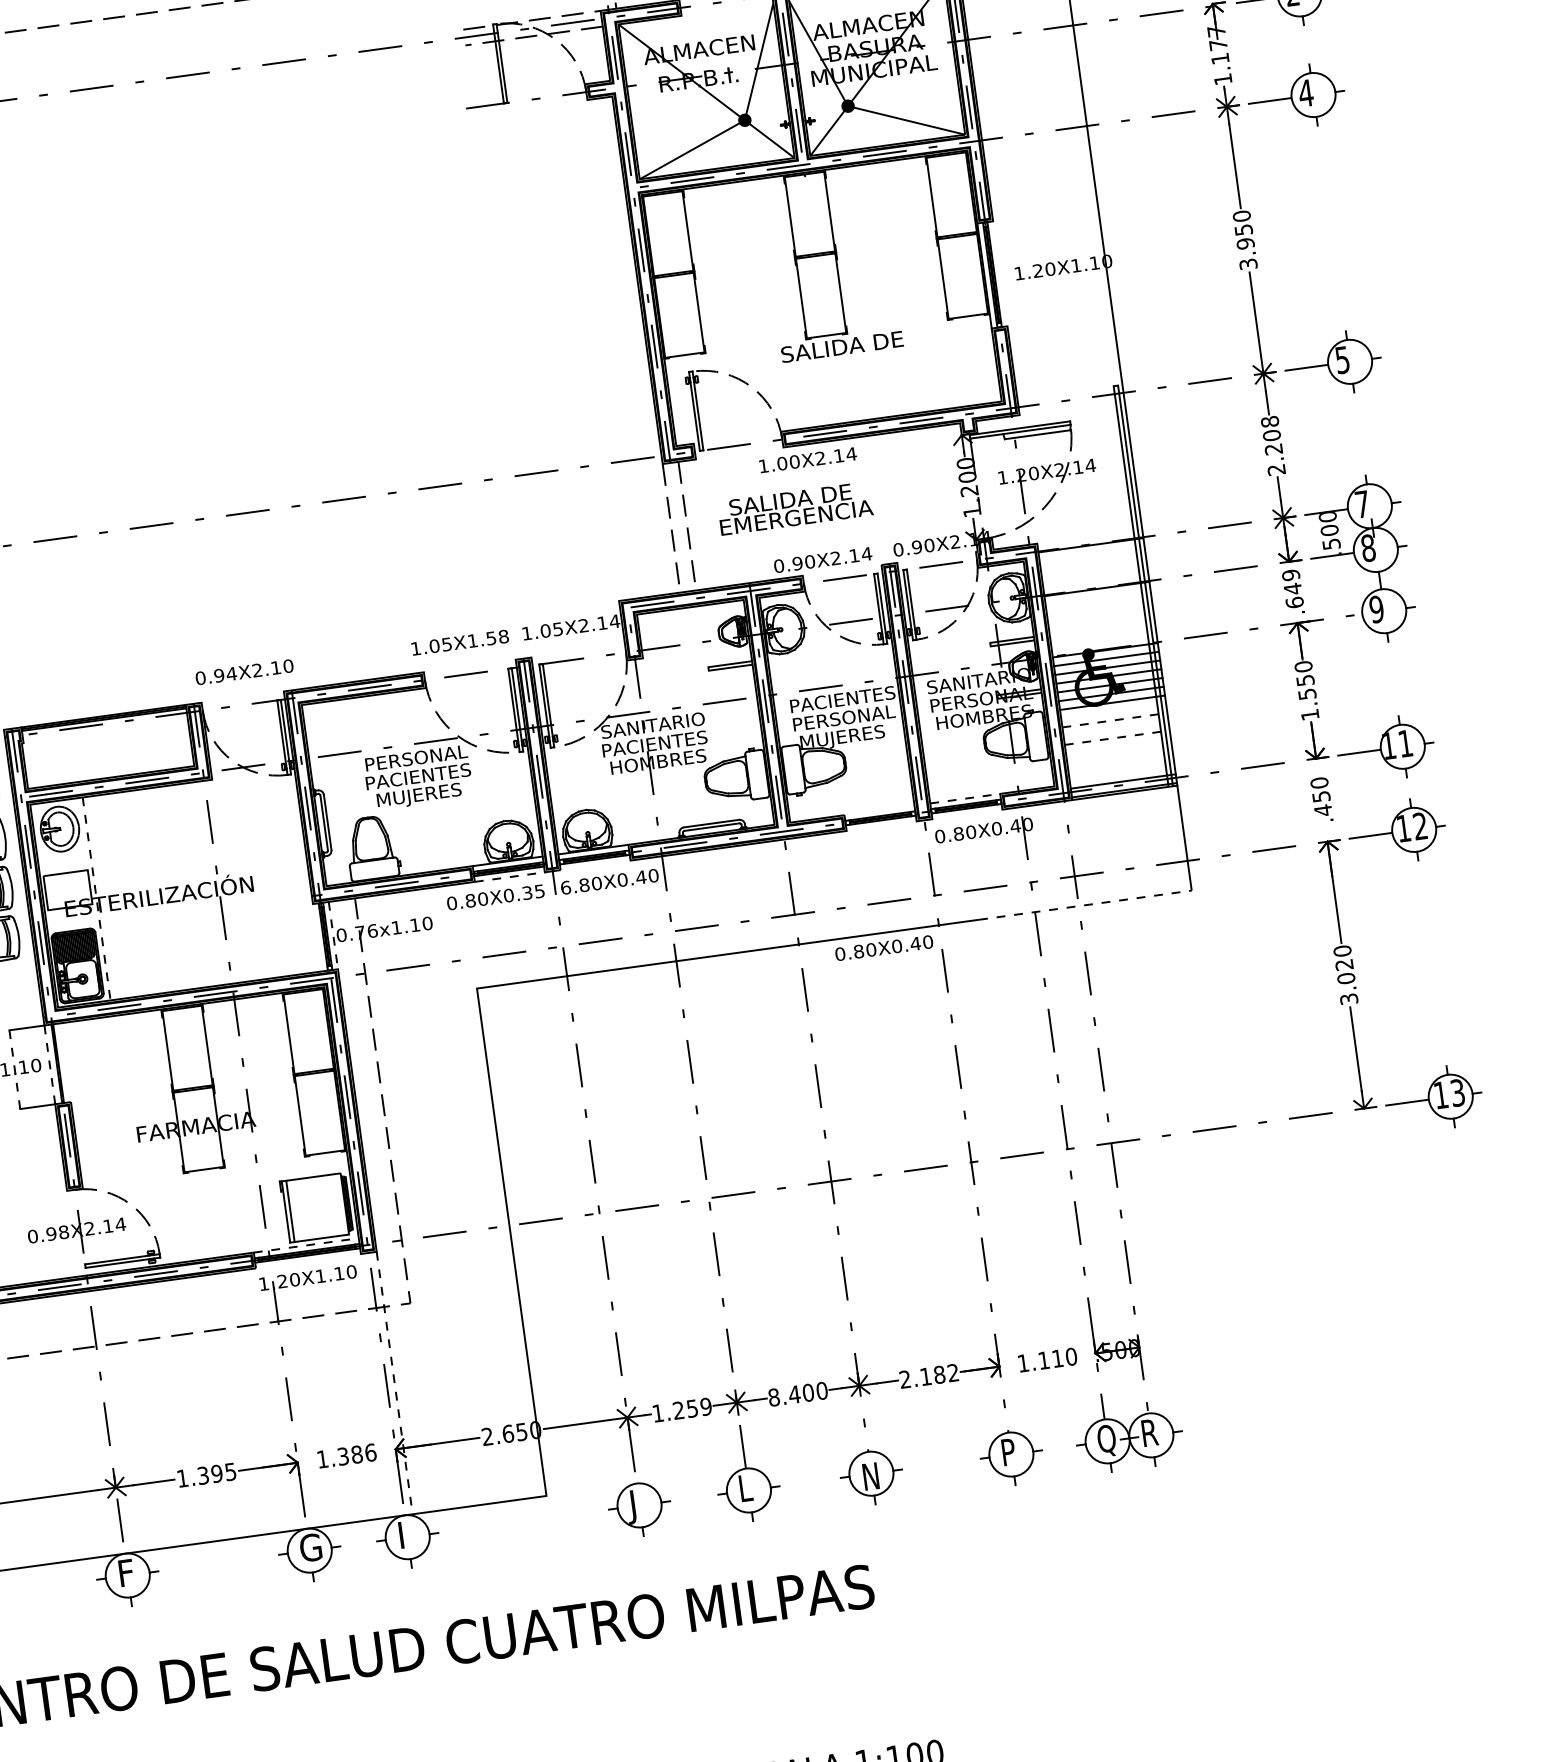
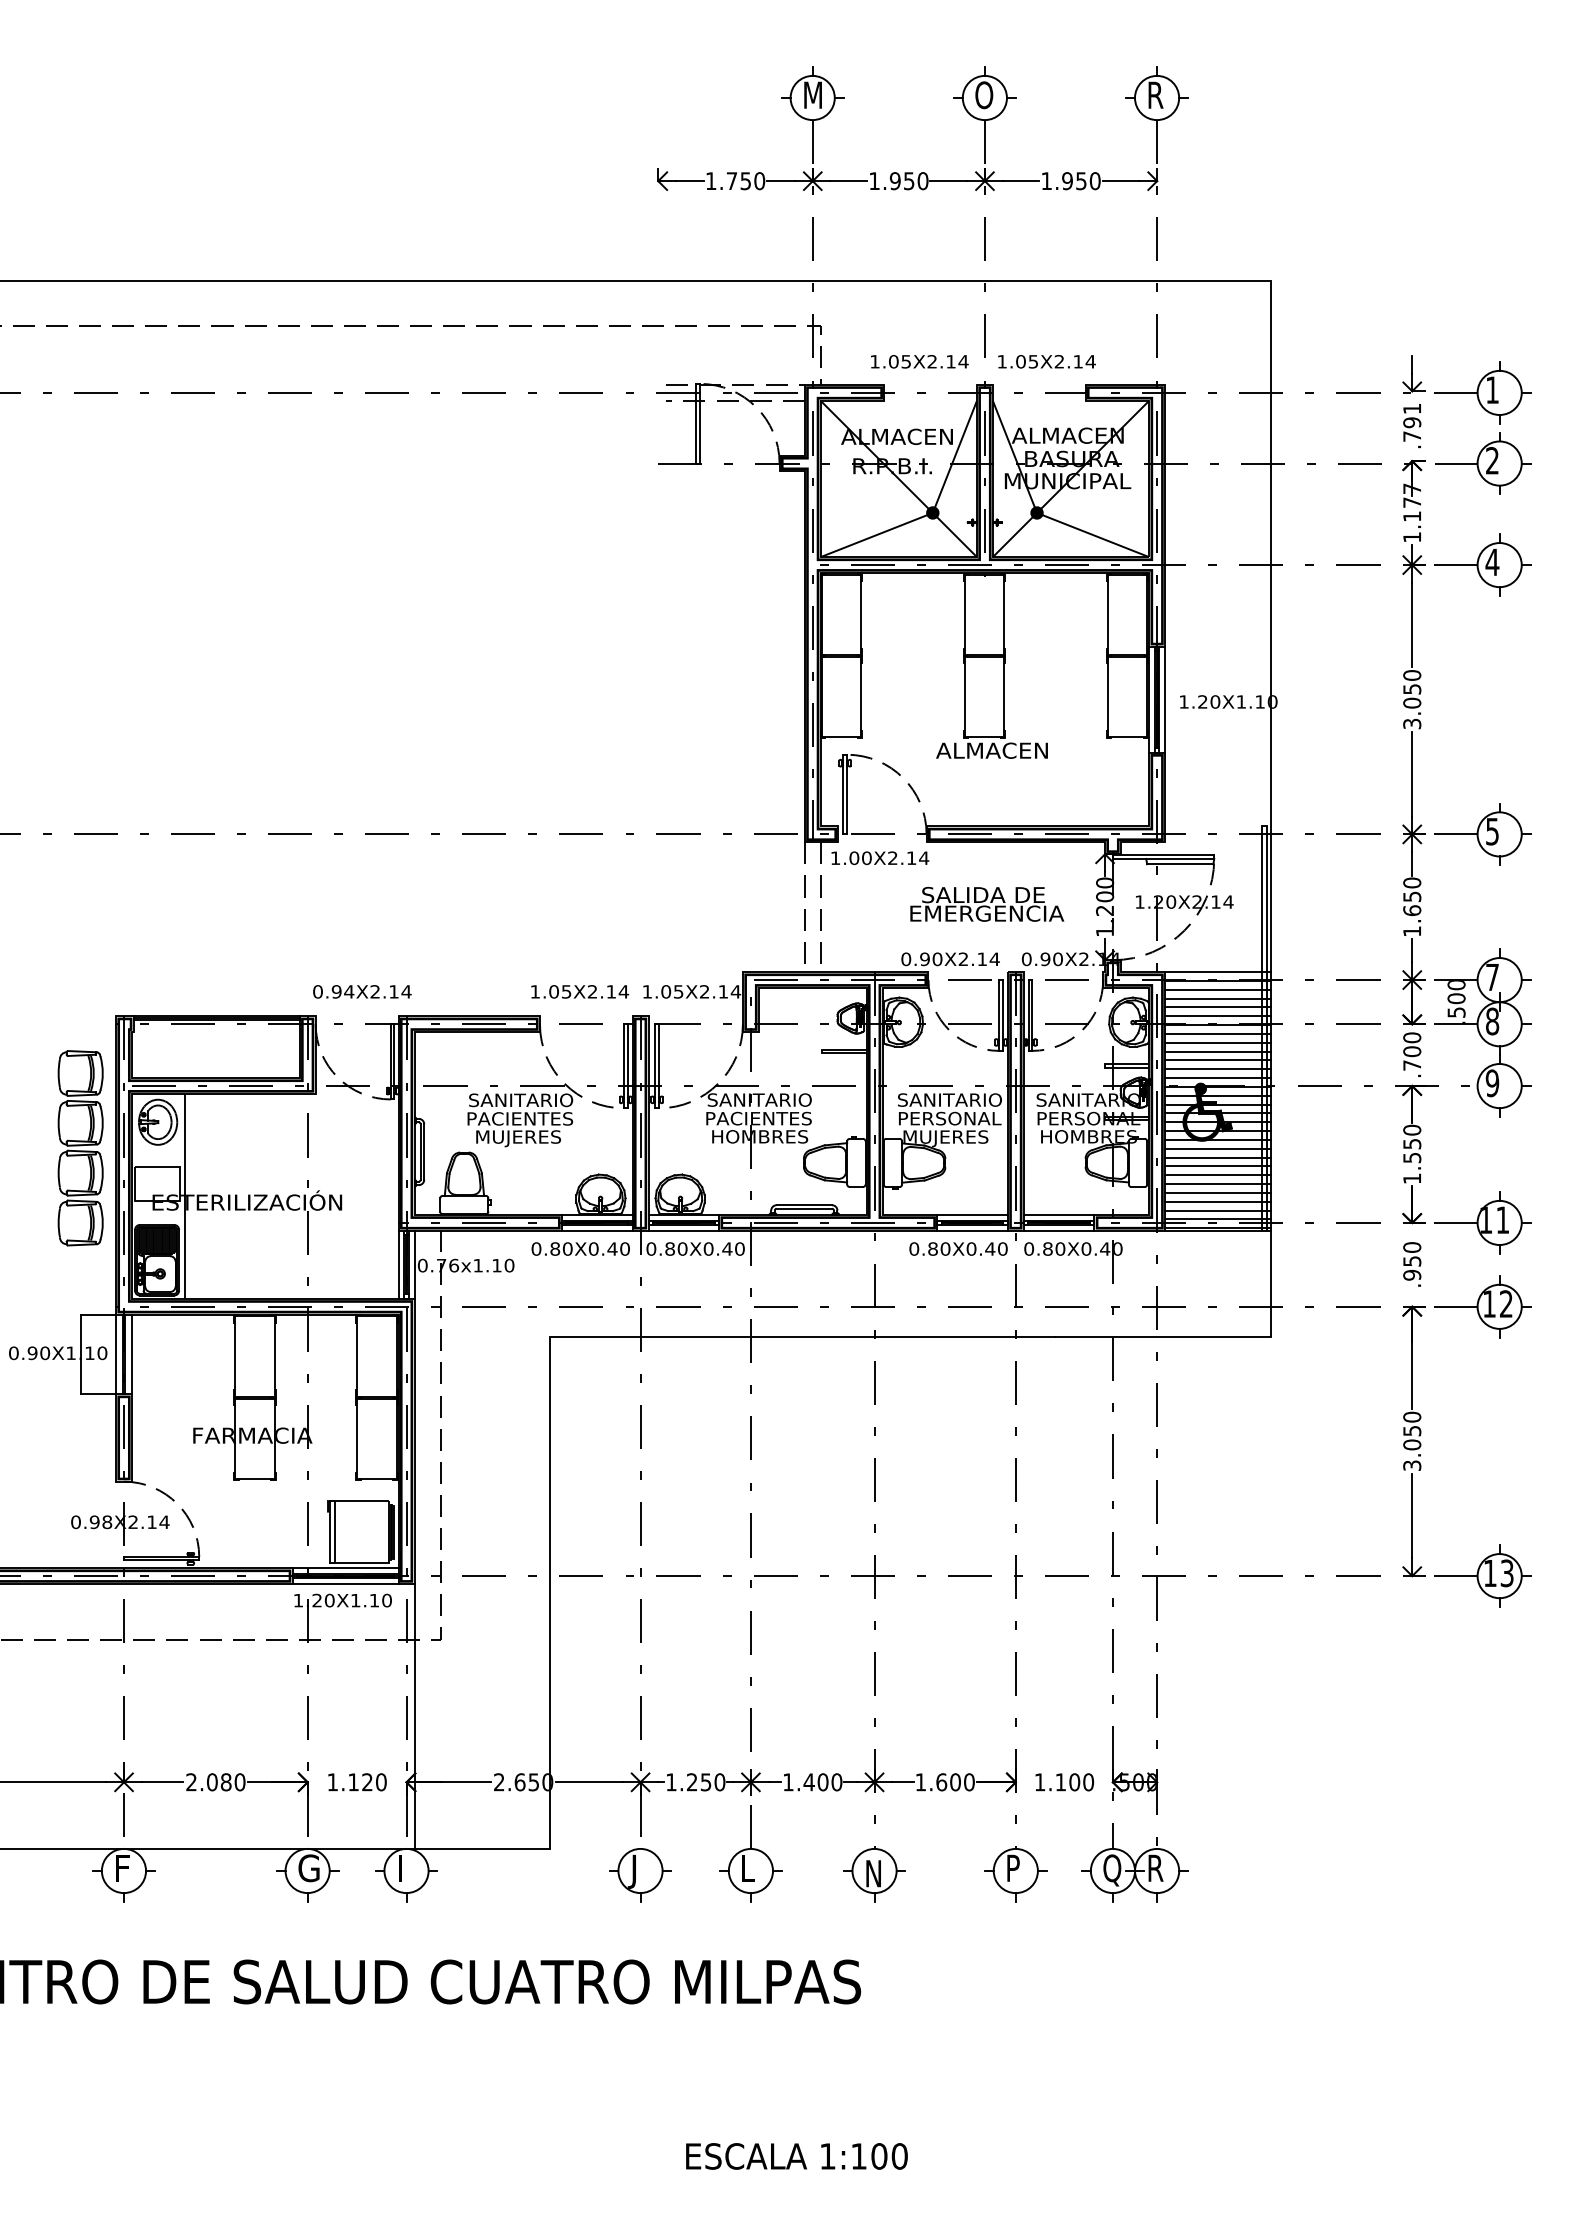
text: (1245, 243) -> (1412, 702), 3.950 -> 3.050
line: (1000, 273) -> (1165, 699), added
text: (841, 346) -> (997, 750), SALIDA DE -> ALMACEN
text: (1273, 445) -> (1412, 906), 2.208 -> 1.650
text: (808, 460) -> (880, 858), moved
text: (795, 507) -> (987, 903), moved
line: (1090, 536) -> (1218, 972), added
line: (1092, 553) -> (1218, 989), added
line: (1093, 562) -> (1218, 998), added
line: (1095, 571) -> (1218, 1007), added
line: (1096, 580) -> (1218, 1016), added
text: (1293, 588) -> (1412, 1051), .649 -> .700
line: (1098, 597) -> (1218, 1033), added
line: (1099, 606) -> (1218, 1042), added
line: (1100, 615) -> (1218, 1051), added
line: (1102, 624) -> (1218, 1060), added
line: (1103, 632) -> (1218, 1069), added
text: (488, 638) -> (608, 991), 1.05X1.58 -> 1.05X2.14
line: (1104, 641) -> (1218, 1078), added
text: (288, 665) -> (406, 991), 0.94X2.10 -> 0.94X2.14
text: (841, 699) -> (950, 1099), PACIENTES -> SANITARIO
line: (1114, 711) -> (1218, 1148), added
line: (1115, 720) -> (1218, 1157), dashed -> solid
line: (1116, 729) -> (1218, 1166), added
line: (1117, 737) -> (1218, 1175), dashed -> solid
line: (1119, 746) -> (1218, 1184), added
line: (1120, 754) -> (1218, 1192), added
text: (417, 758) -> (521, 1100), PERSONAL -> SANITARIO
line: (1121, 763) -> (1218, 1201), added
line: (1122, 772) -> (1218, 1210), added
line: (965, 798) -> (1059, 1214), dashed -> solid
line: (879, 809) -> (972, 1214), added
text: (1323, 810) -> (1412, 1275), .450 -> .950
line: (966, 814) -> (1058, 1230), added
line: (881, 825) -> (972, 1230), added
line: (595, 865) -> (683, 1230), added
line: (510, 876) -> (597, 1230), dashed -> solid
text: (565, 887) -> (651, 1248), 6.80X0.40 -> 0.80X0.40
text: (533, 891) -> (618, 1248), 0.80X0.35 -> 0.80X0.40
line: (96, 899) -> (184, 1196), dashed -> solid
line: (1086, 904) -> (1164, 1336), dashed -> solid
line: (333, 935) -> (414, 1264), dashed -> solid
line: (317, 937) -> (398, 1264), added
text: (884, 947) -> (958, 1248), moved
text: (1344, 965) -> (1412, 1431), 3.020 -> 3.050
line: (65, 1062) -> (131, 1354), added
line: (50, 1064) -> (116, 1354), dashed -> solid
line: (14, 1069) -> (80, 1354), dashed -> solid
line: (306, 1245) -> (345, 1568), dashed -> solid
line: (308, 1261) -> (345, 1584), added
text: (1057, 1358) -> (1074, 1782), 1.110 -> 1.100
text: (928, 1376) -> (944, 1782), 2.182 -> 1.600
line: (394, 1384) -> (414, 1717), dashed -> solid
text: (774, 1397) -> (788, 1782), 8.400 -> 1.400
text: (705, 1407) -> (719, 1782), 1.259 -> 1.250
text: (357, 1454) -> (367, 1782), 1.386 -> 1.120
text: (206, 1475) -> (215, 1782), 1.395 -> 2.080

